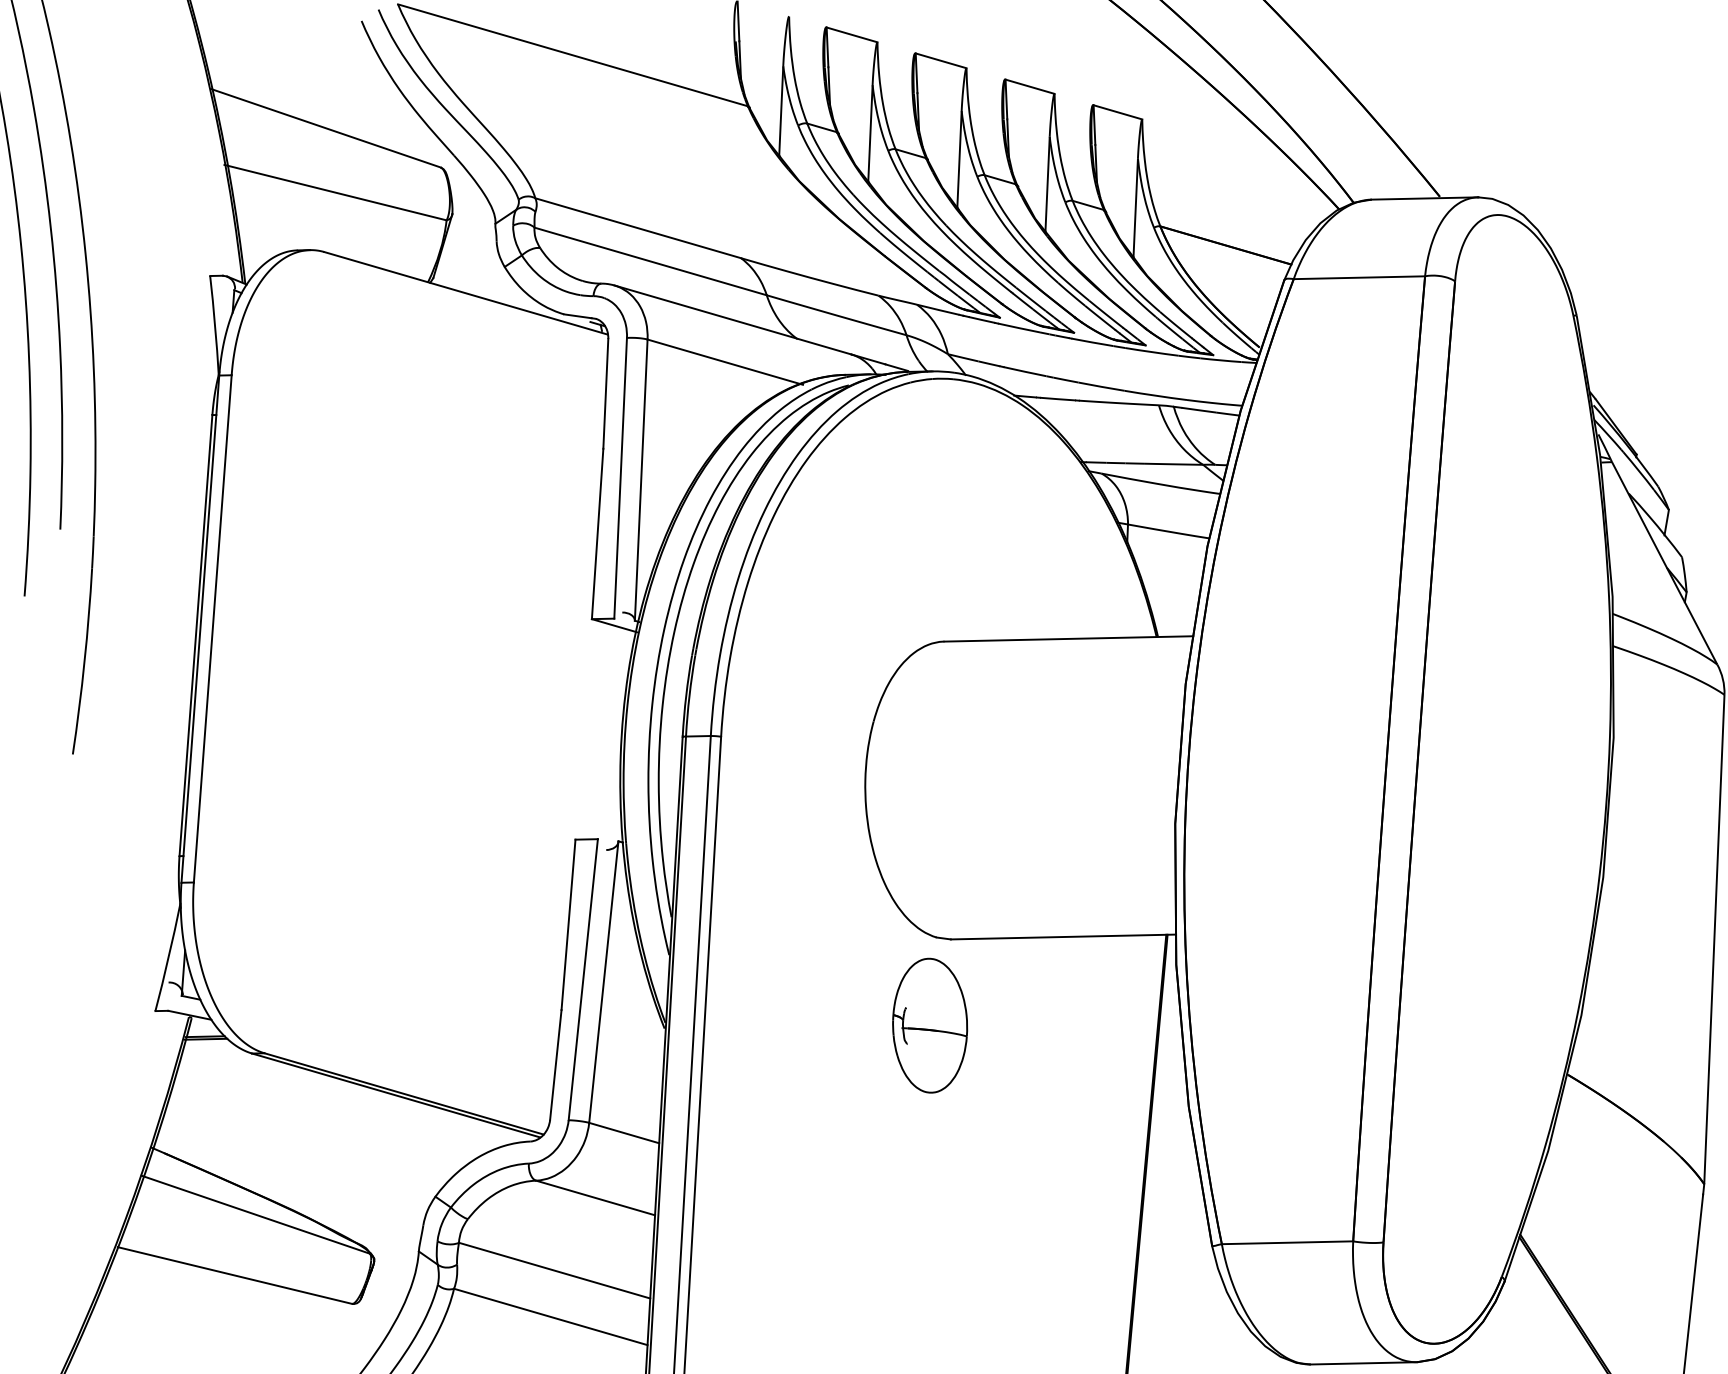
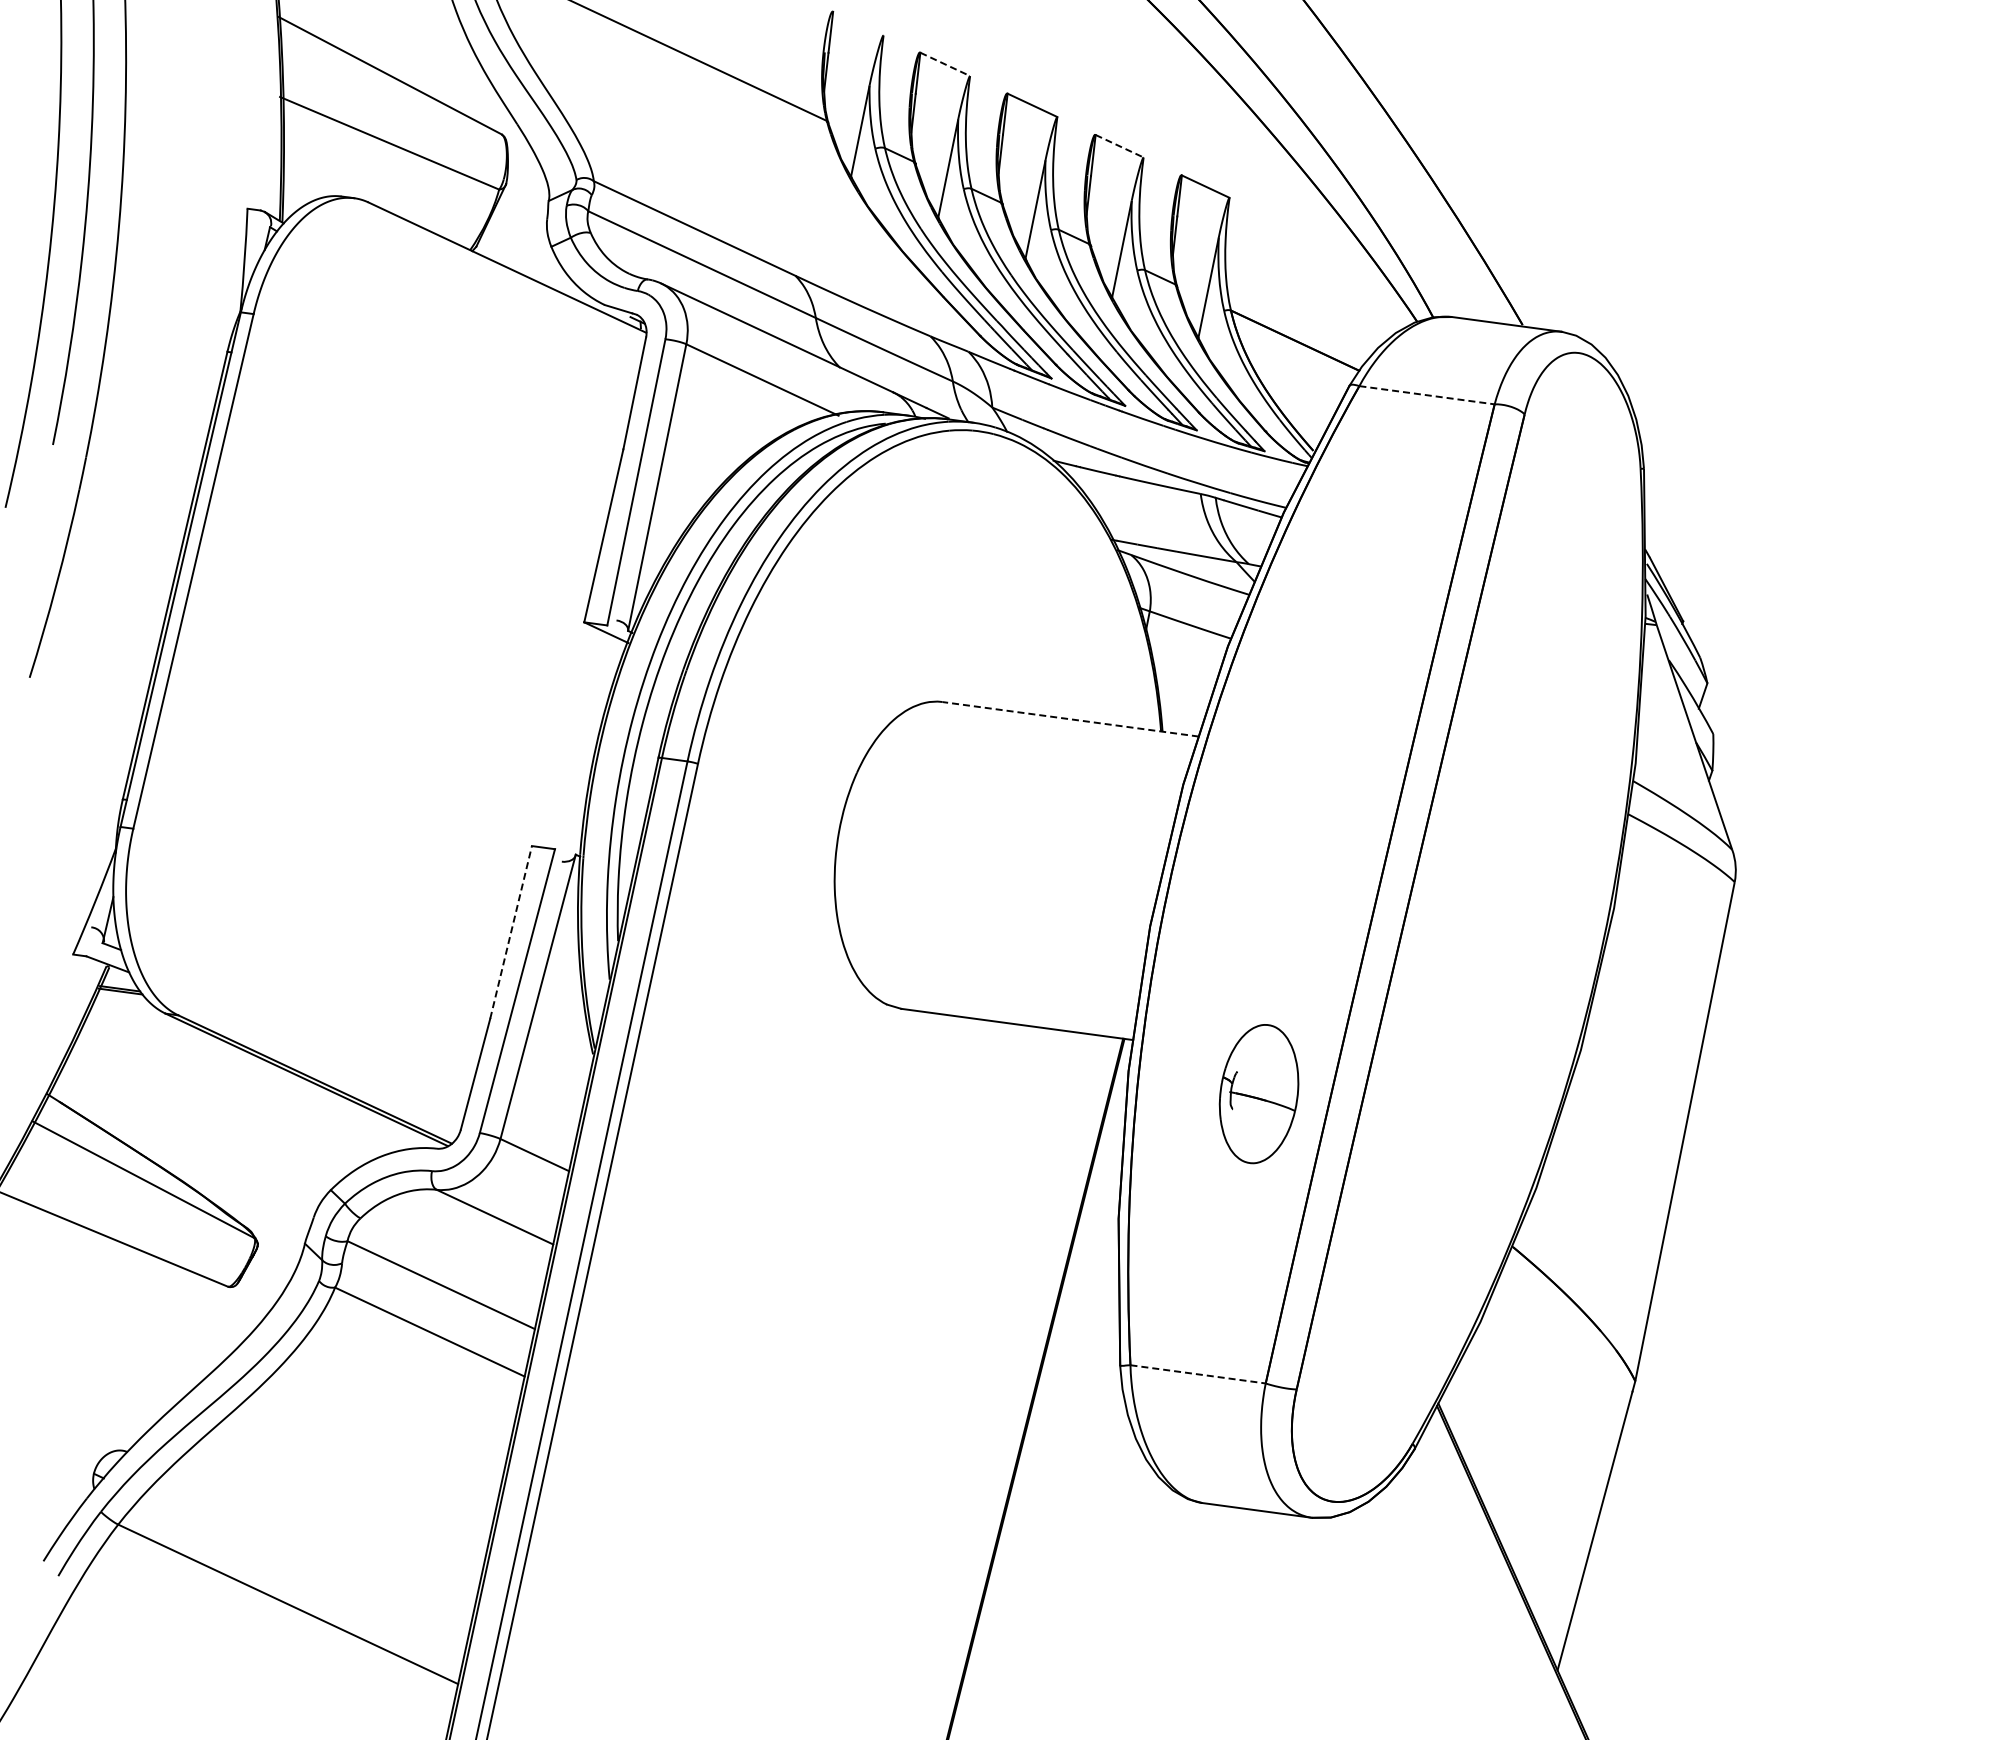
line: (852, 34) -> (945, 64), solid -> dashed
line: (1029, 87) -> (1119, 146), solid -> dashed
line: (1359, 277) -> (1427, 395), solid -> dashed
line: (1068, 639) -> (1070, 719), solid -> dashed
line: (568, 924) -> (511, 932), solid -> dashed
part: (929, 1026) -> (1258, 1094), moved
line: (1287, 1242) -> (1198, 1374), solid -> dashed

